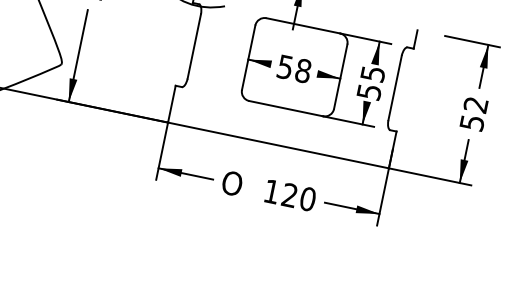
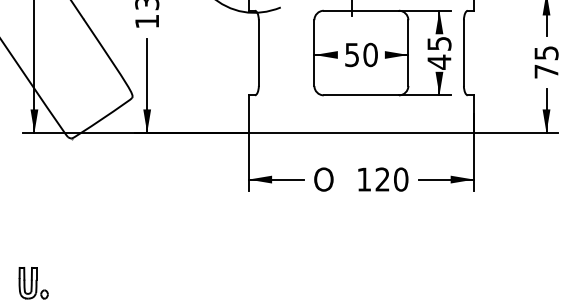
text: (303, 70) -> (370, 54), 58 -> 50
text: (369, 91) -> (439, 61), 55 -> 45
text: (474, 114) -> (546, 62), 52 -> 75

